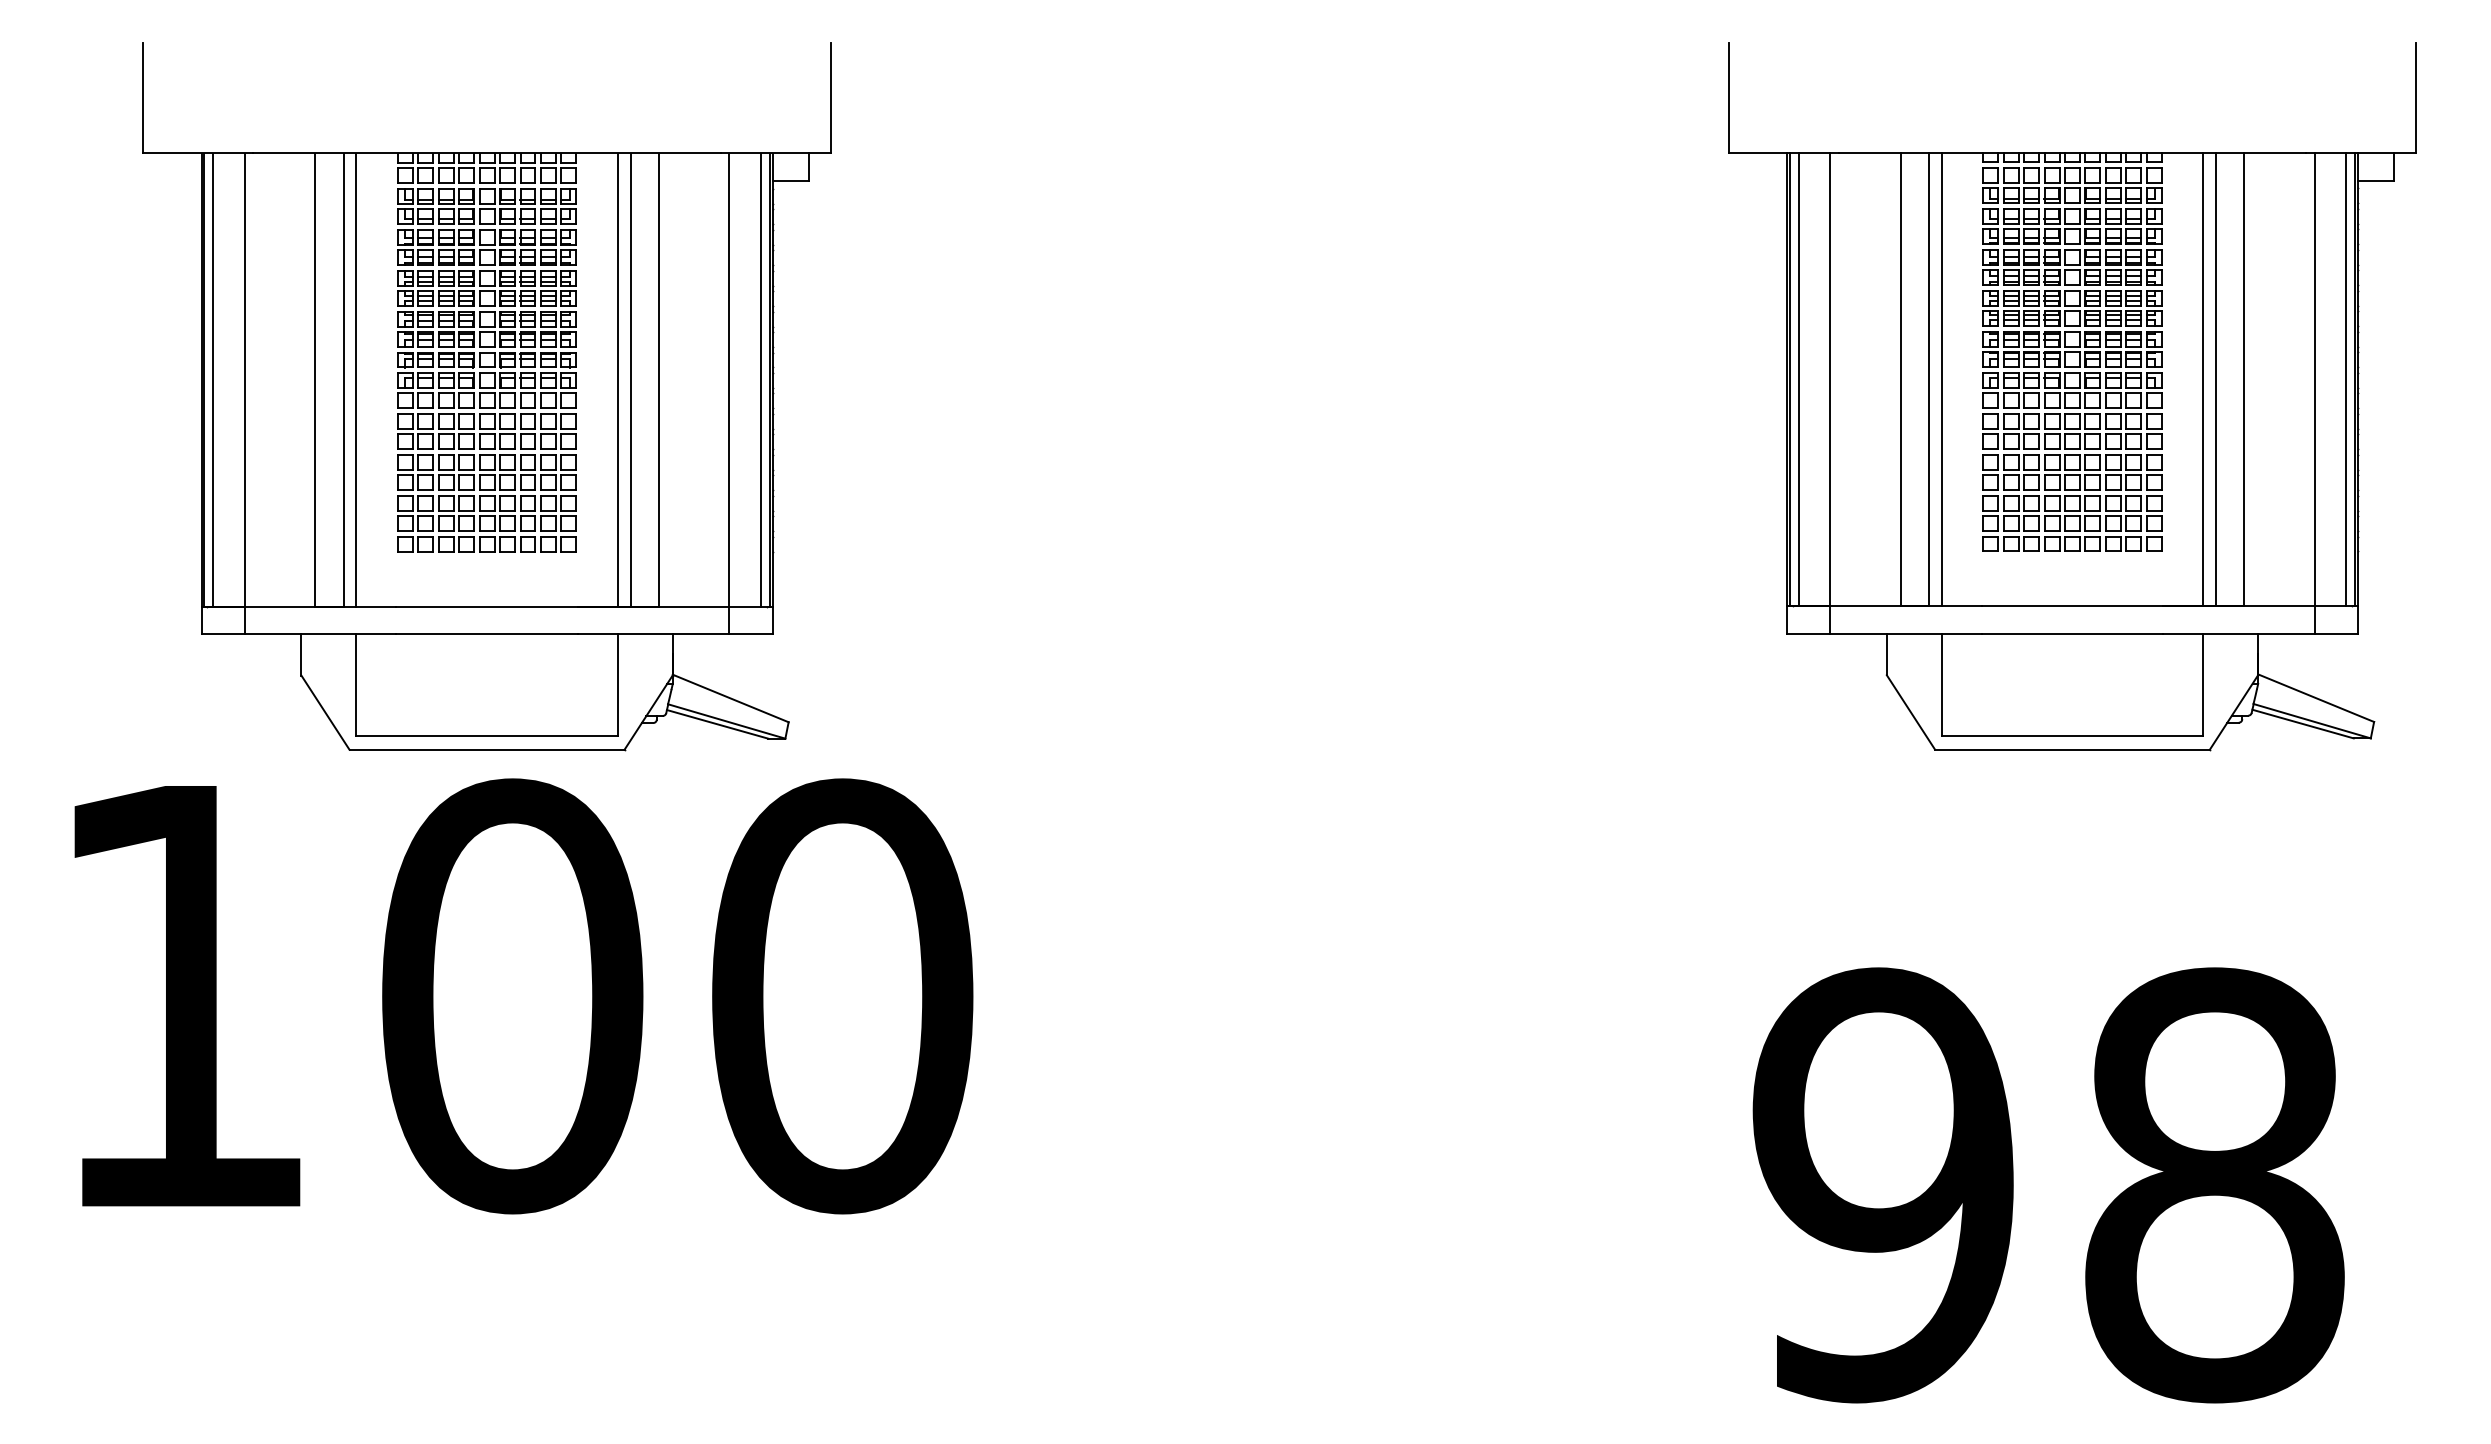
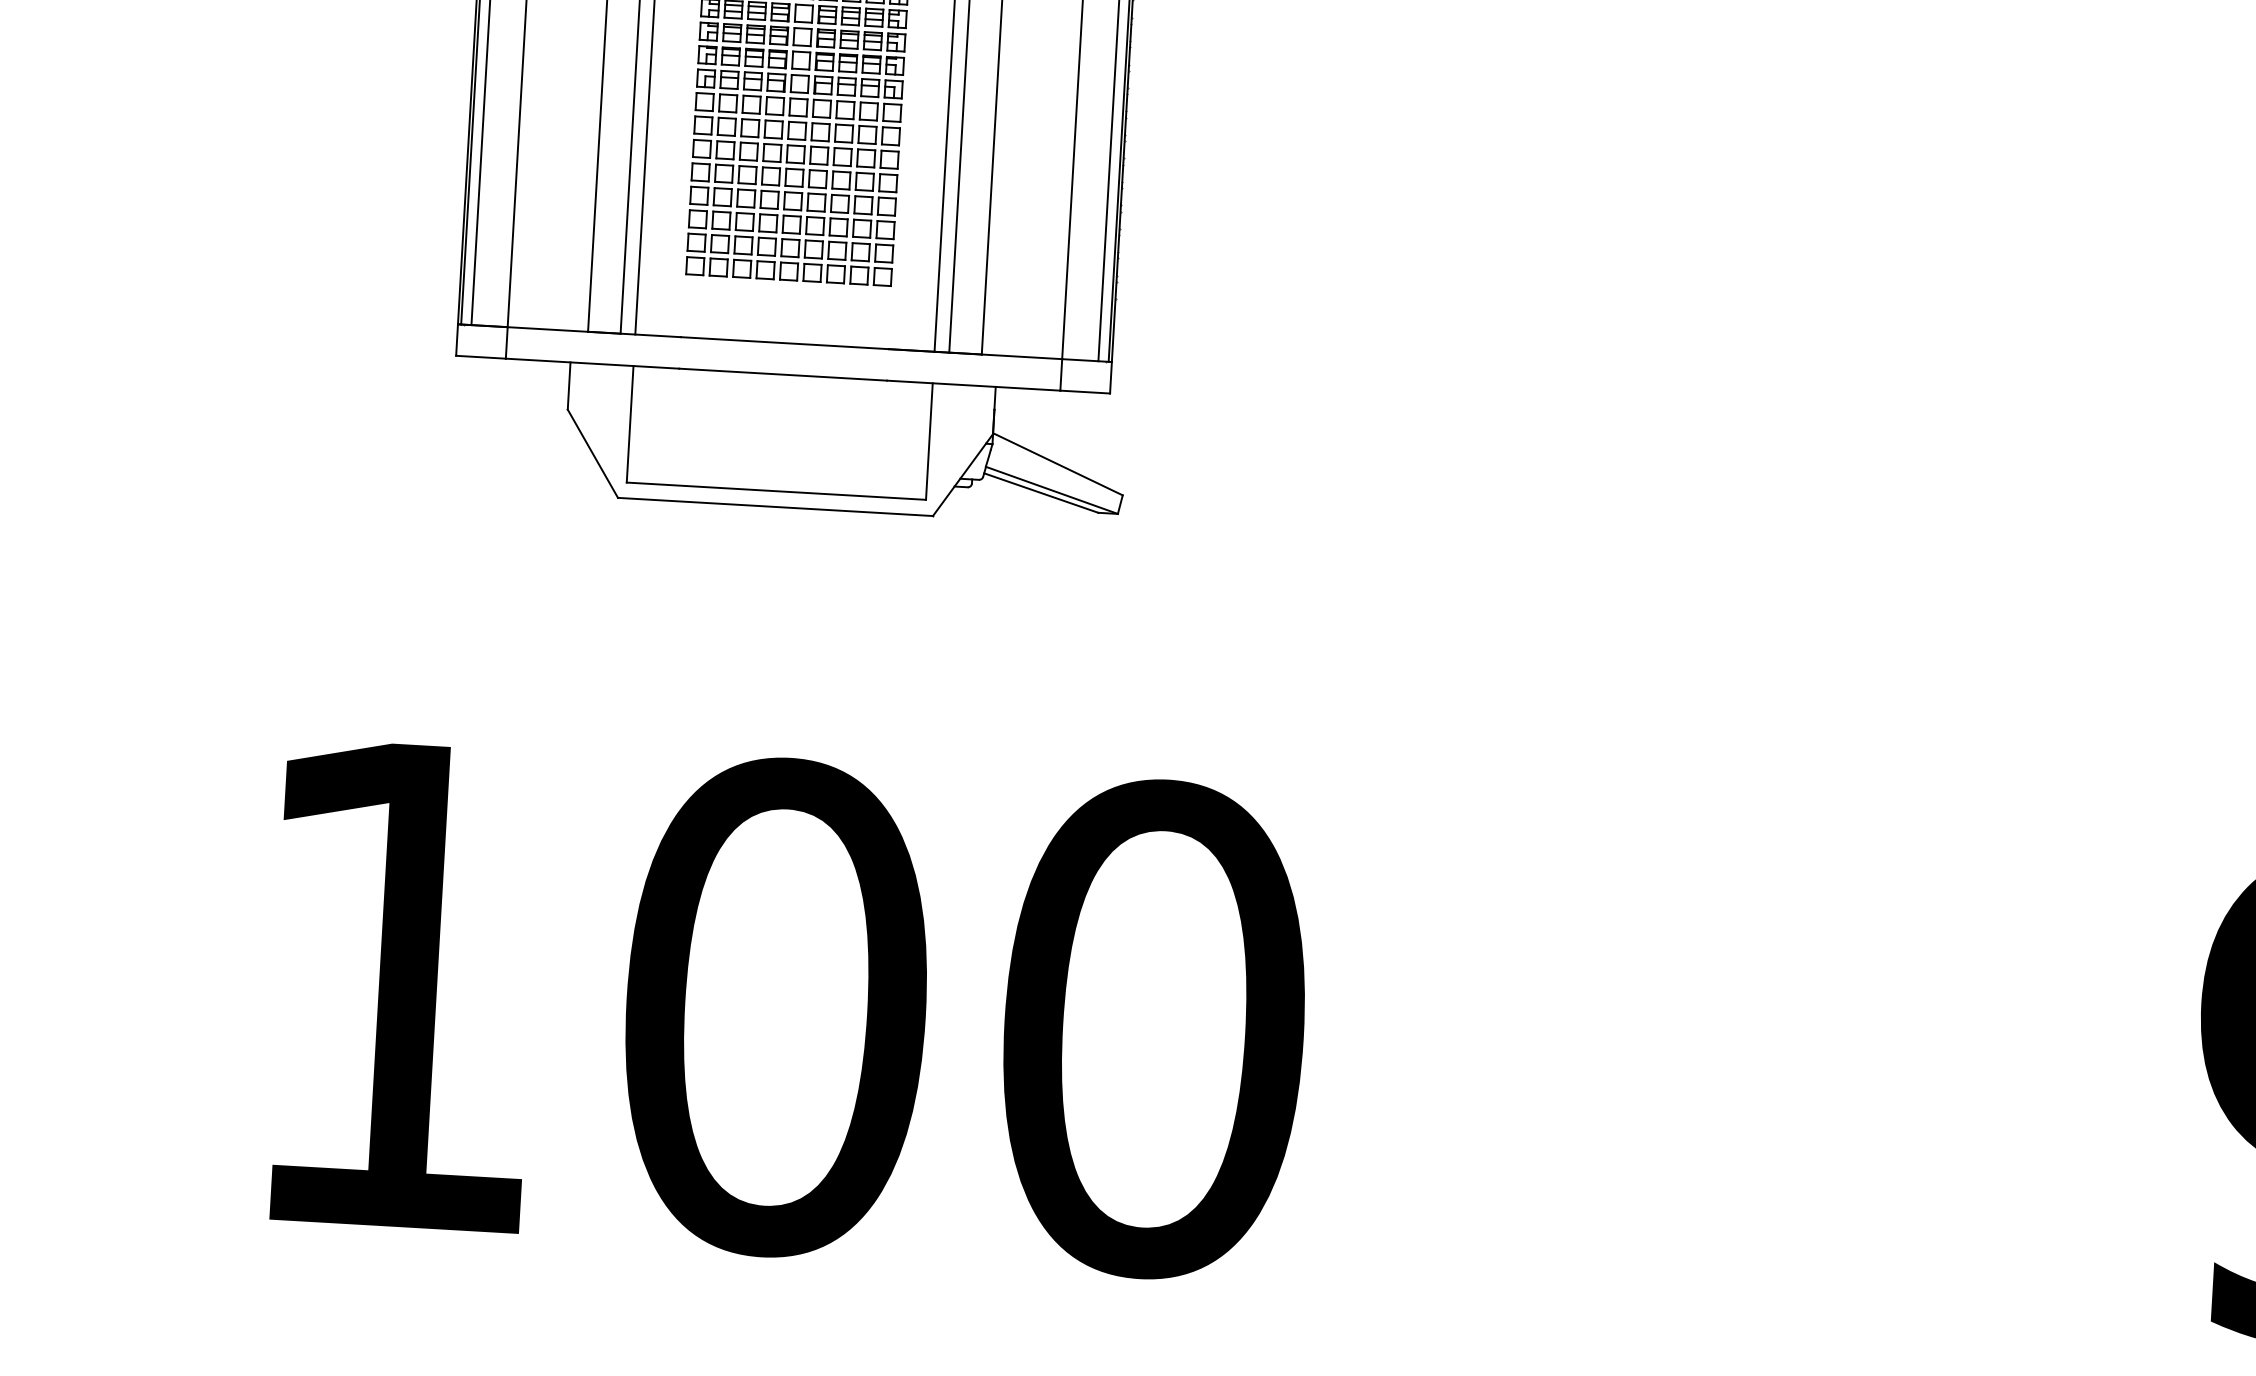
text: (523, 996) -> (788, 1008), moved

